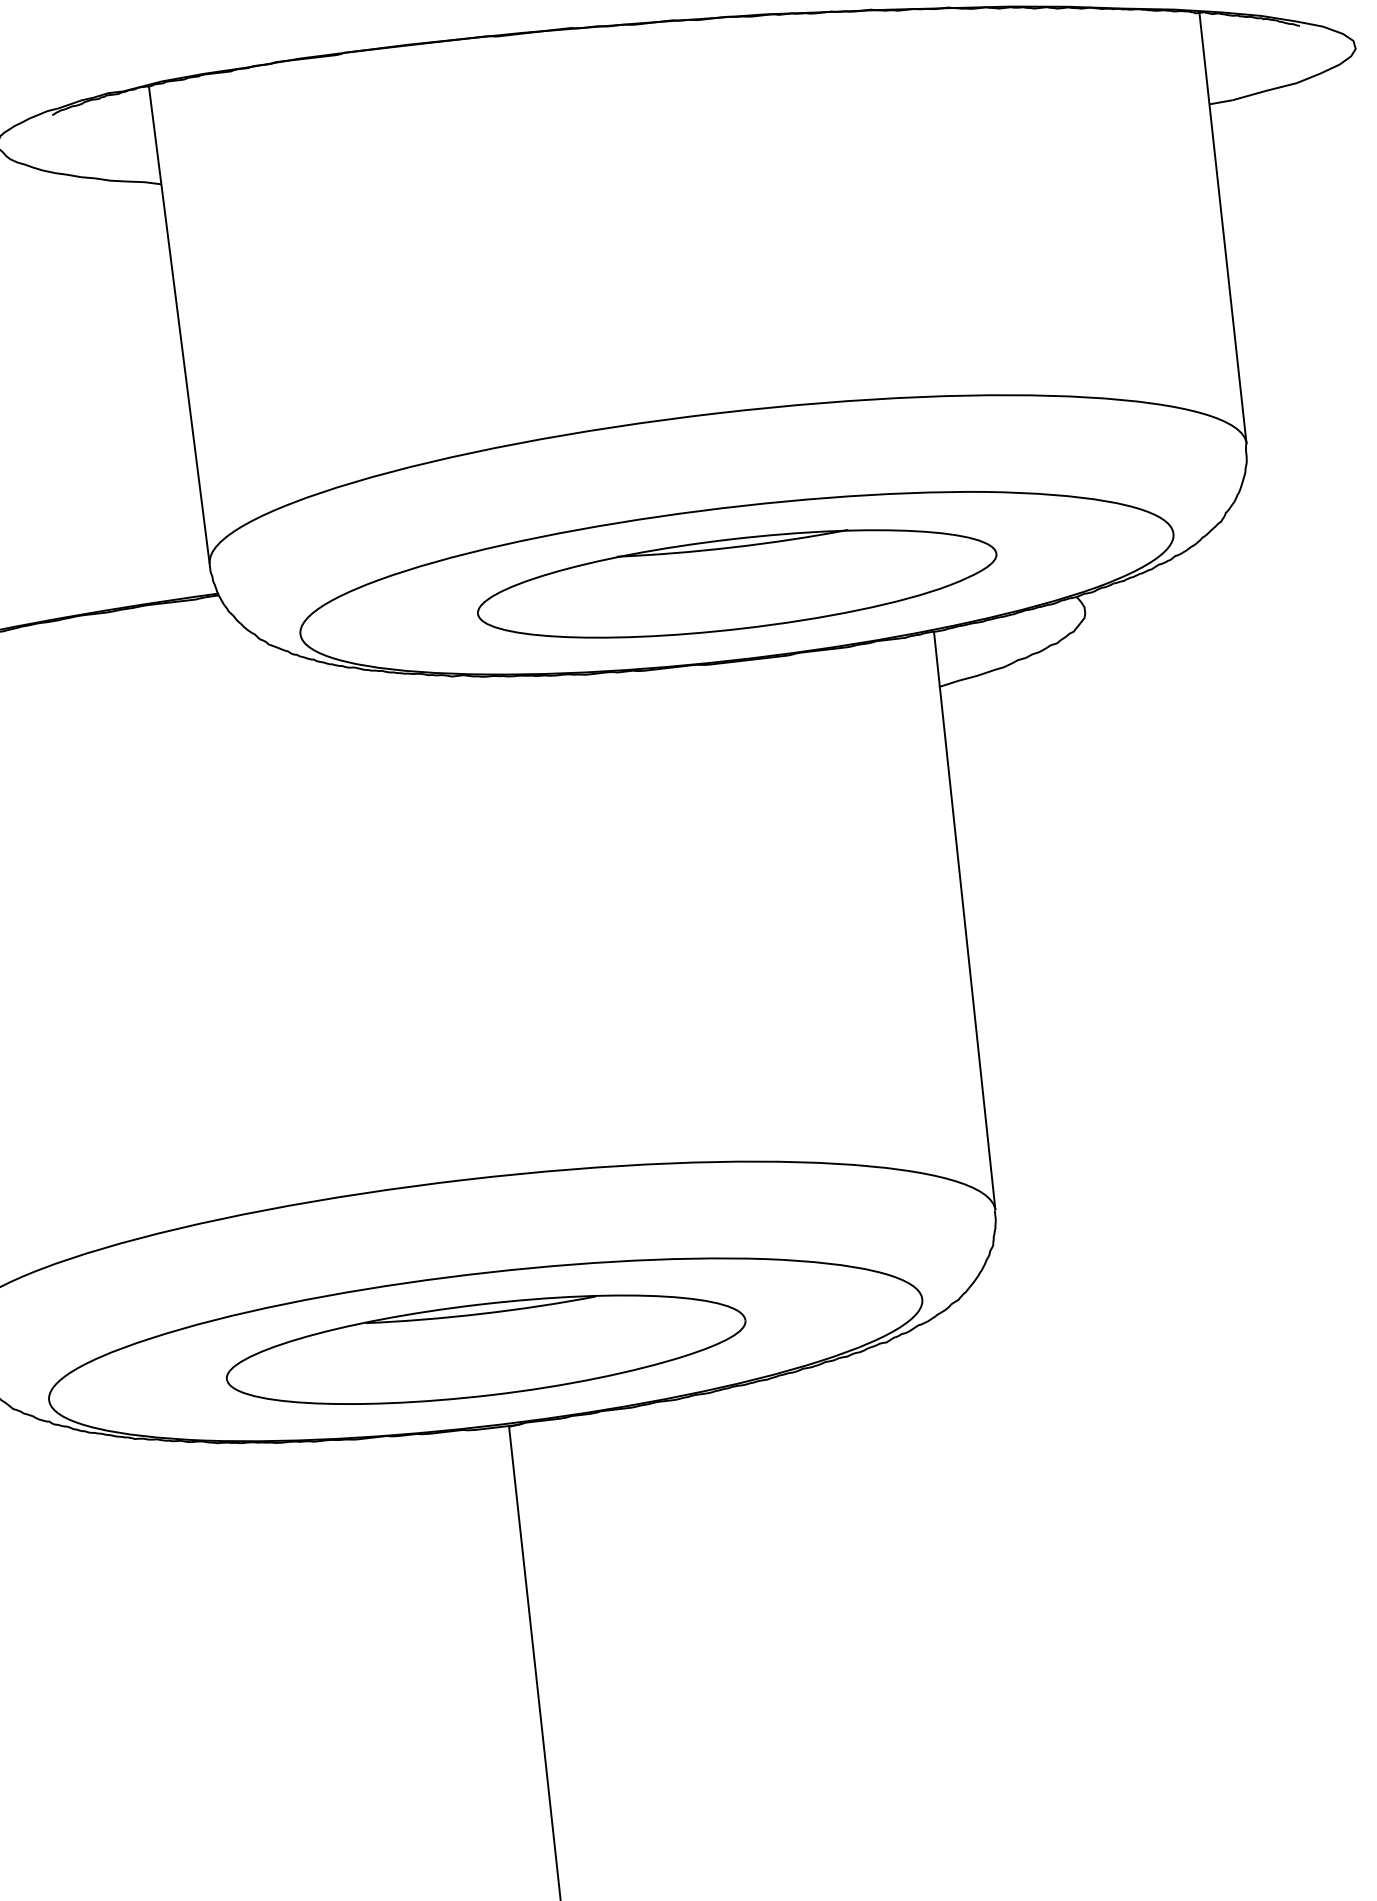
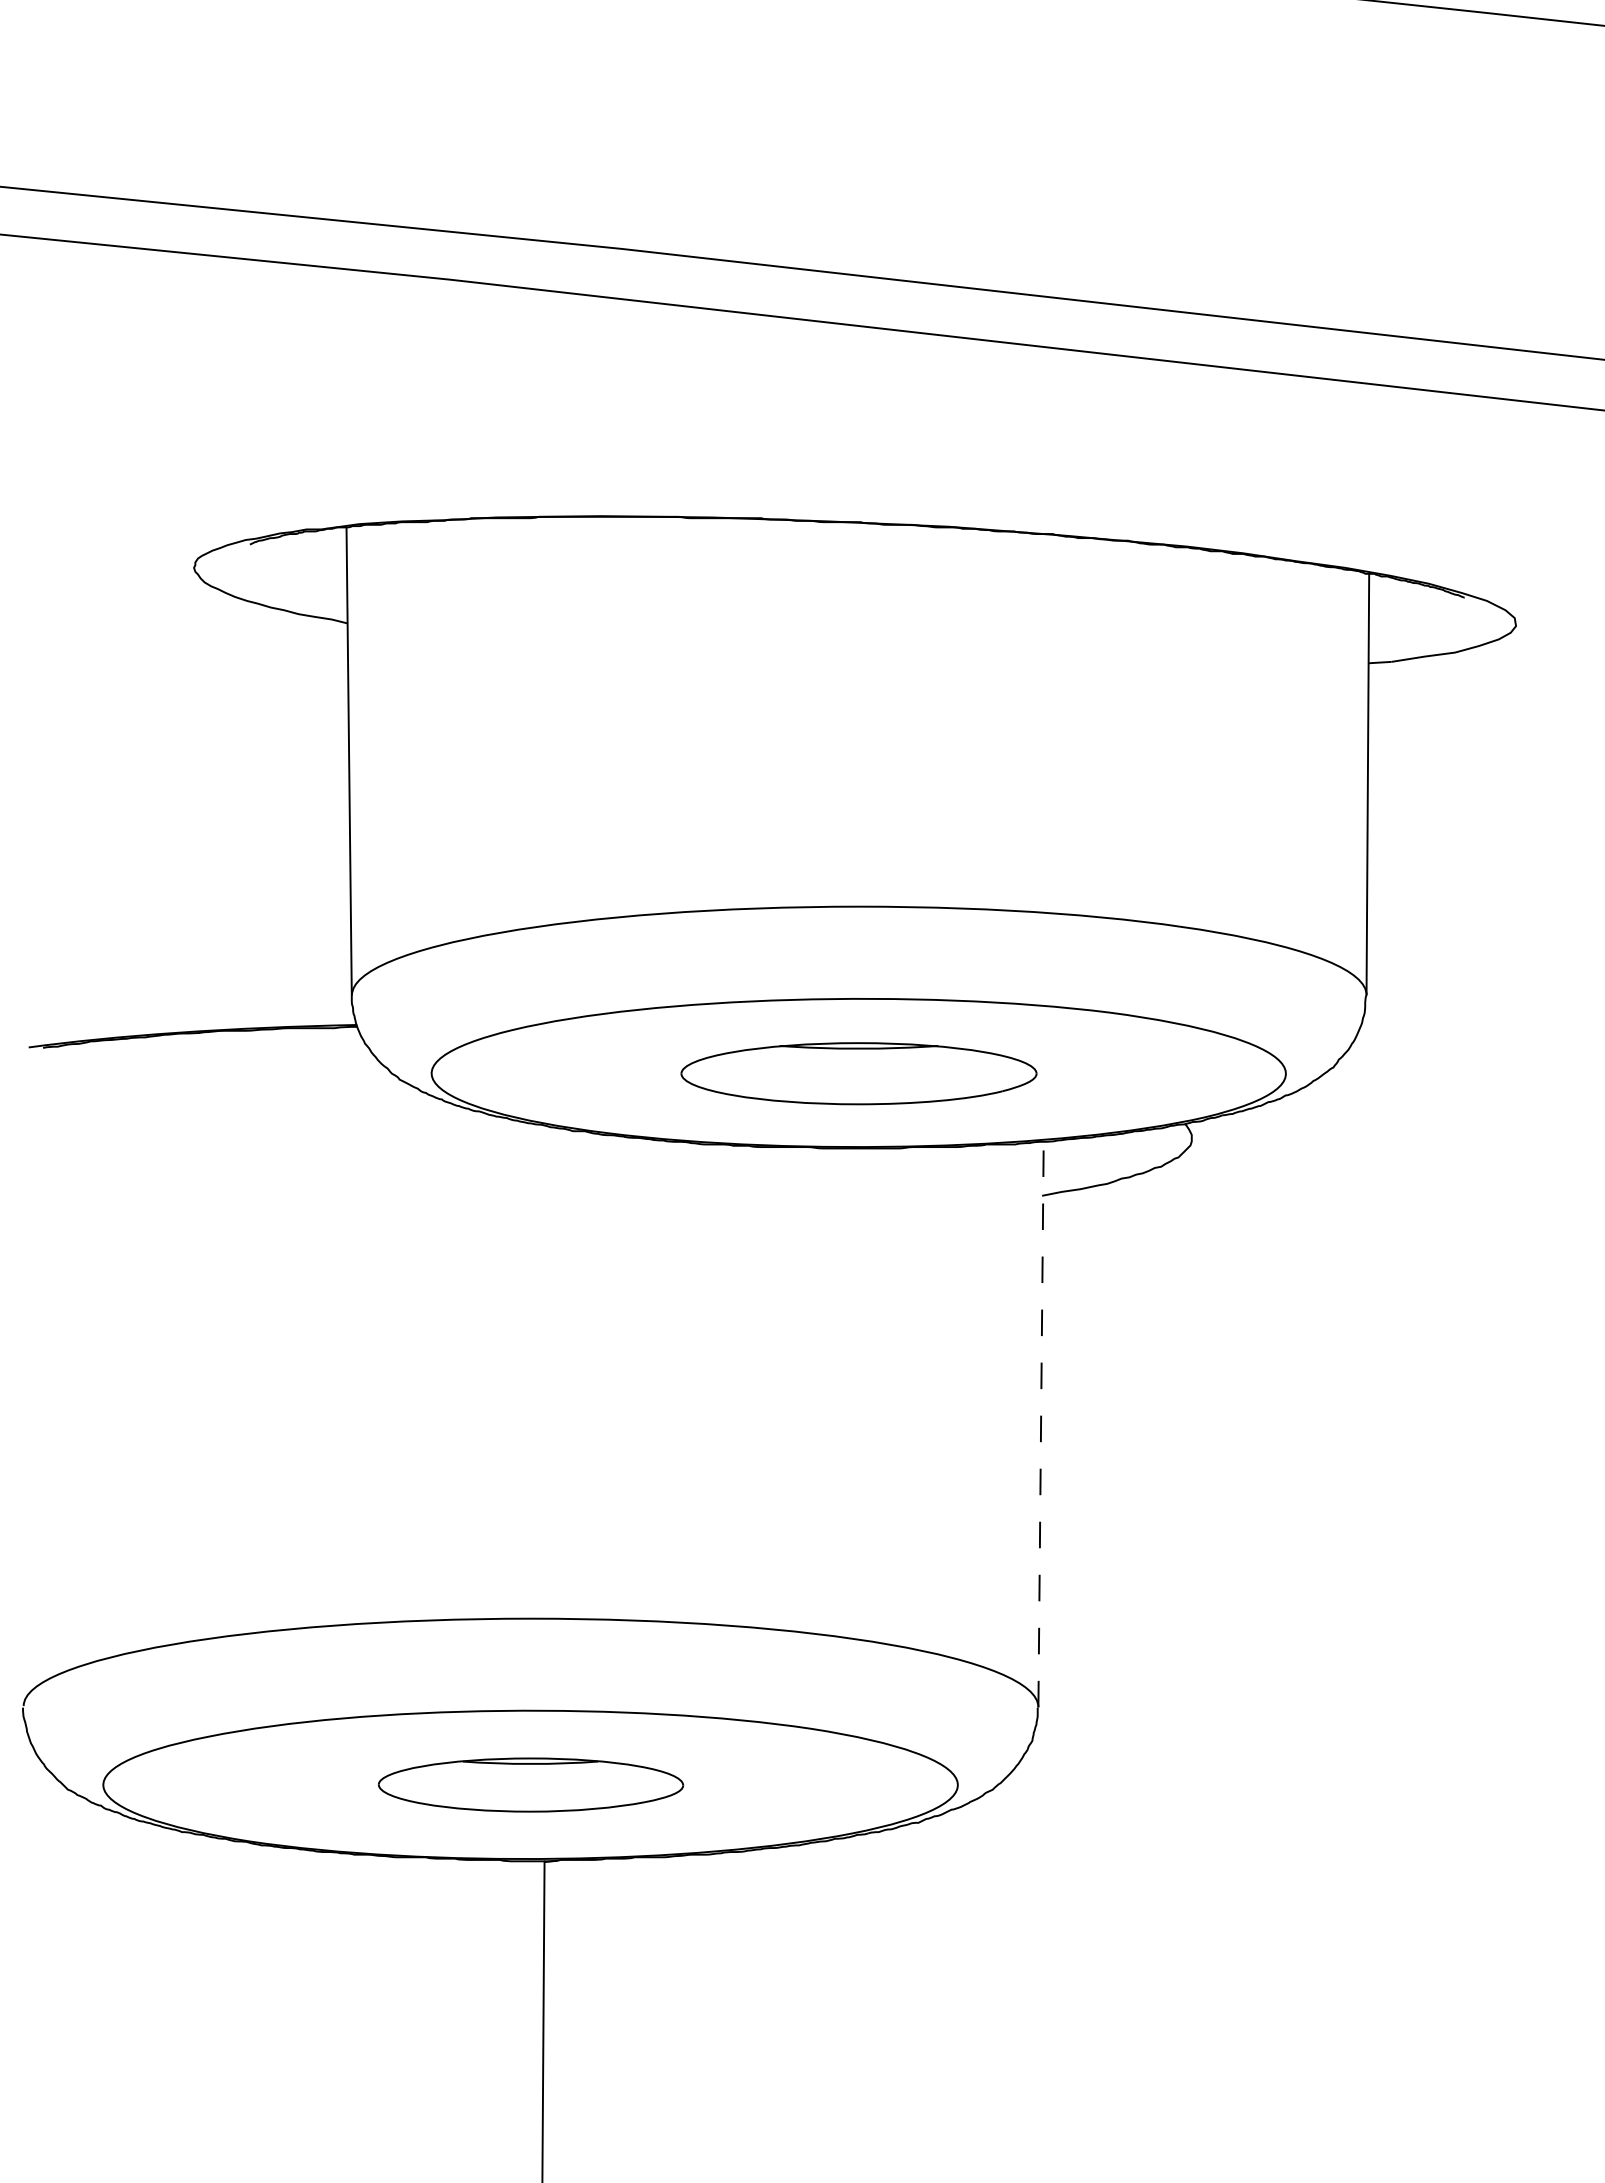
part: (736, 583) -> (858, 1073), size x0.7
line: (965, 920) -> (1041, 1424), solid -> dashed
part: (485, 1349) -> (530, 1784), size x0.6

